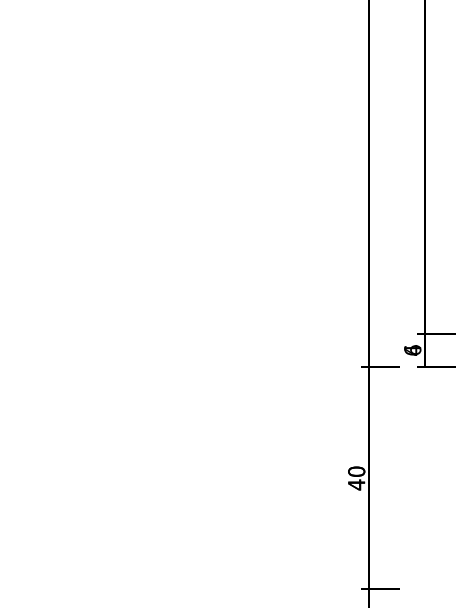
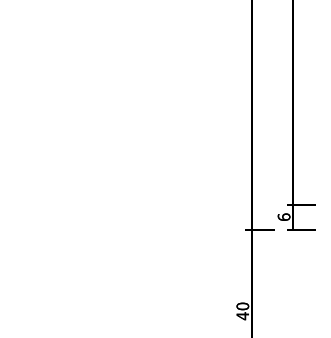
text: (412, 350) -> (283, 217), 4 -> 6

